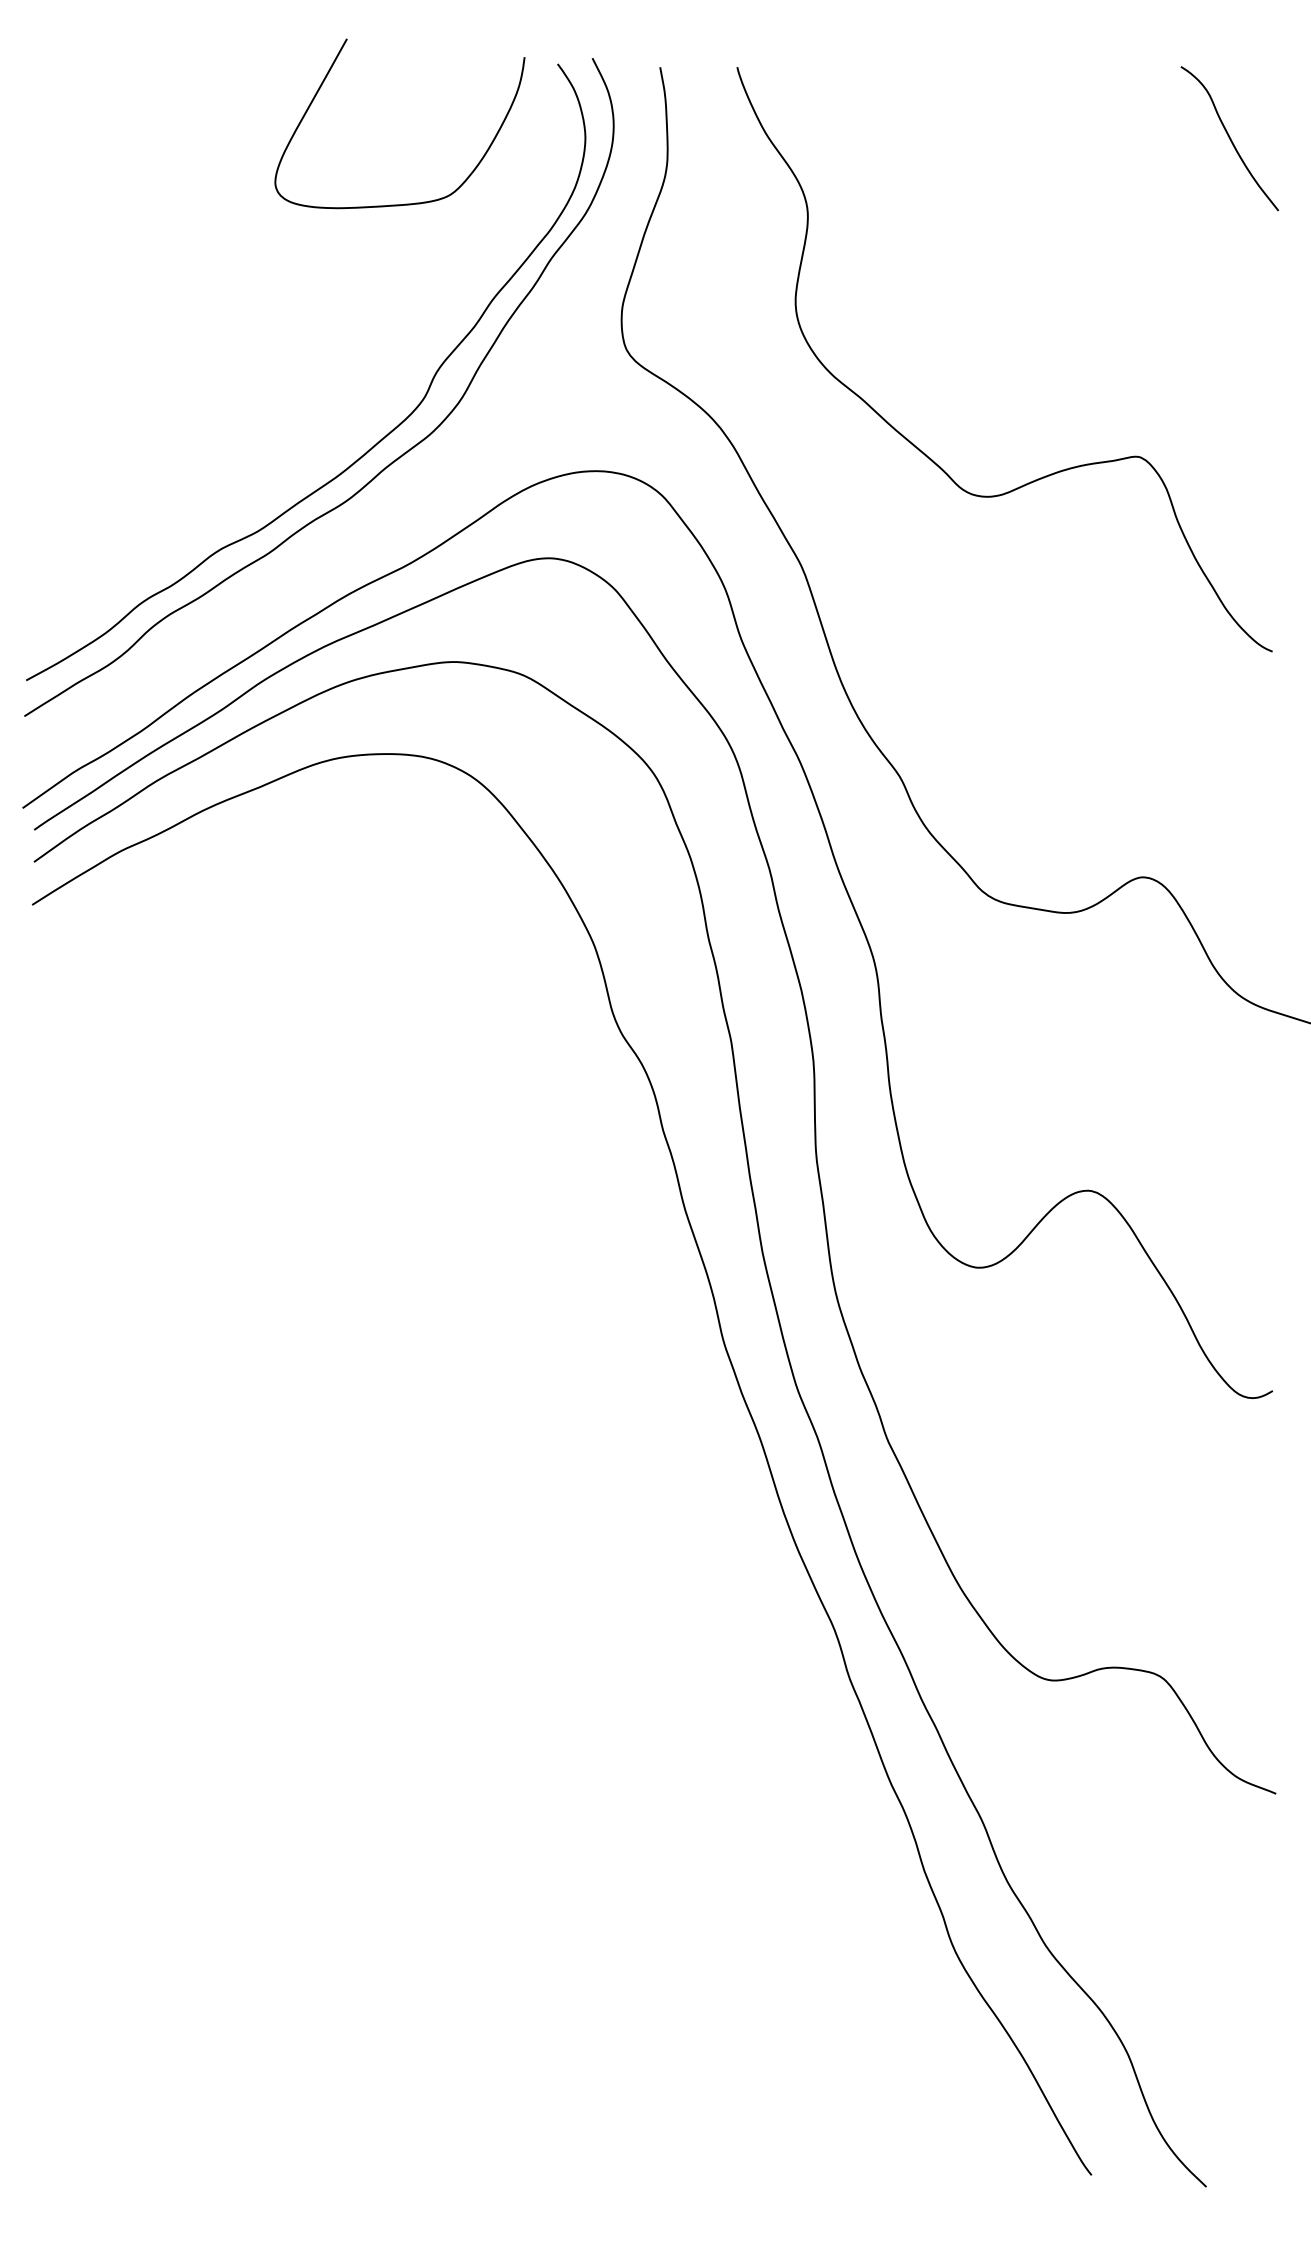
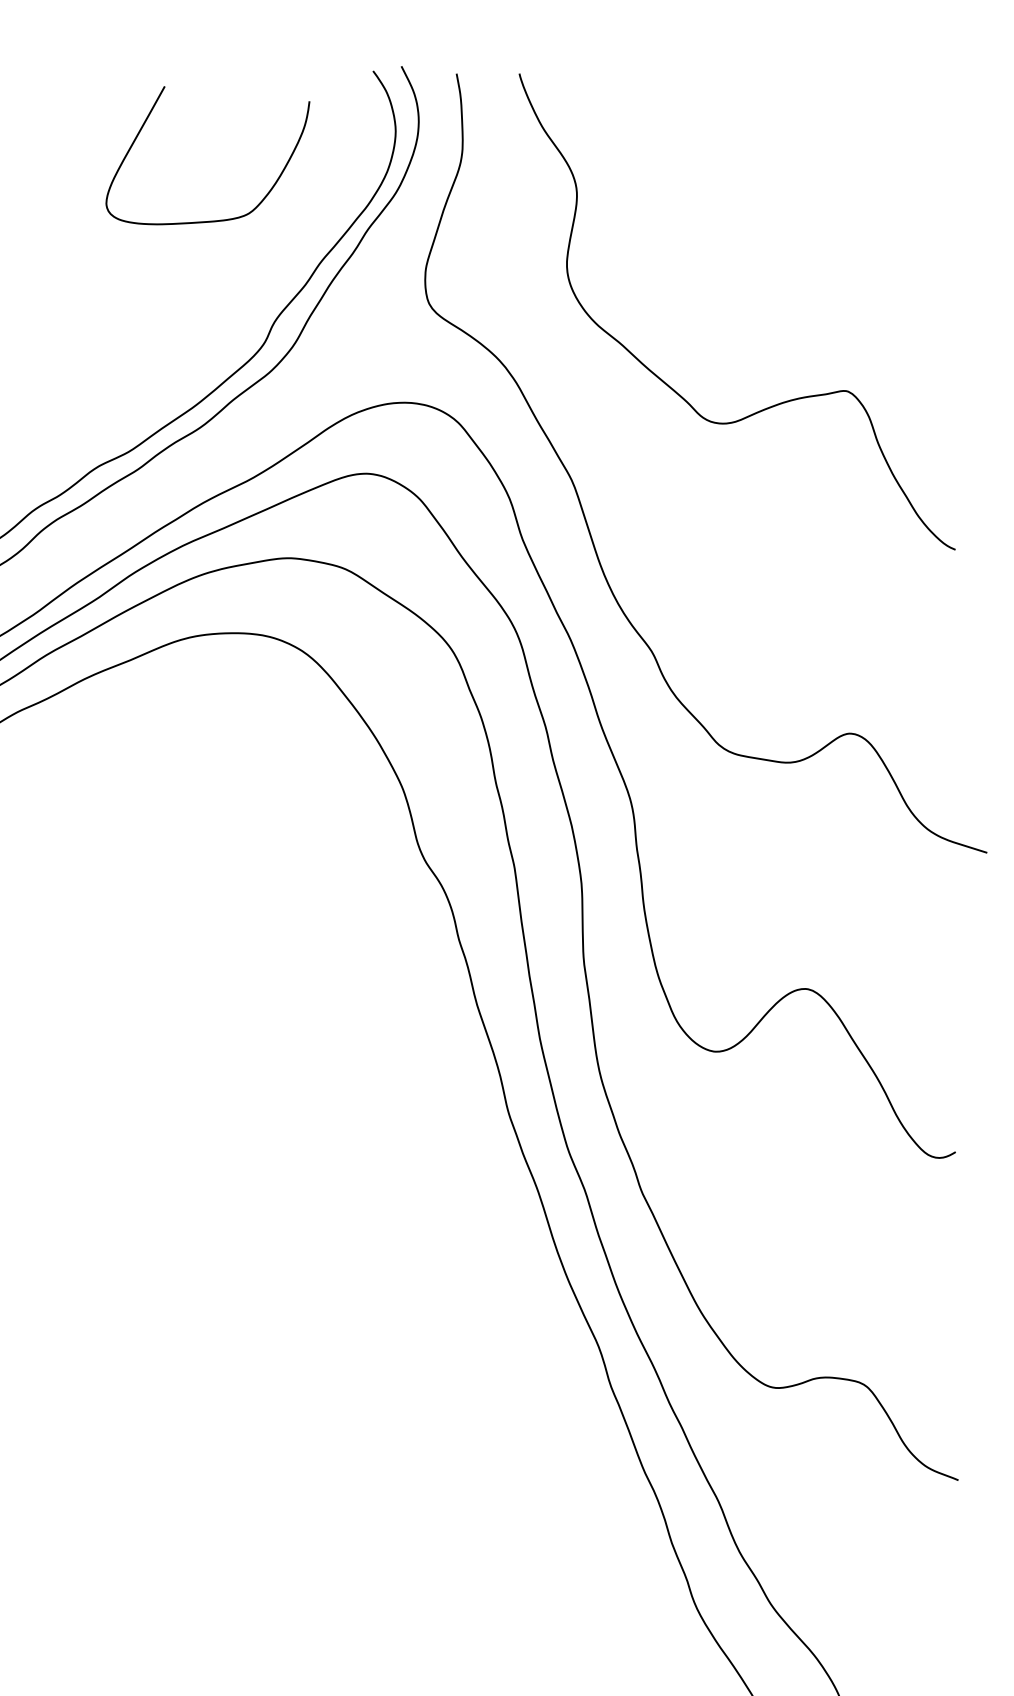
curve: (1229, 138) -> (920, 131), removed
curve: (405, 203) -> (212, 220), moved

